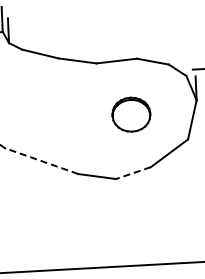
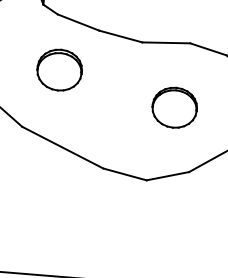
part: (30, 96) -> (59, 70), added
line: (41, 161) -> (62, 147), dashed -> solid
line: (133, 173) -> (167, 176), dashed -> solid

